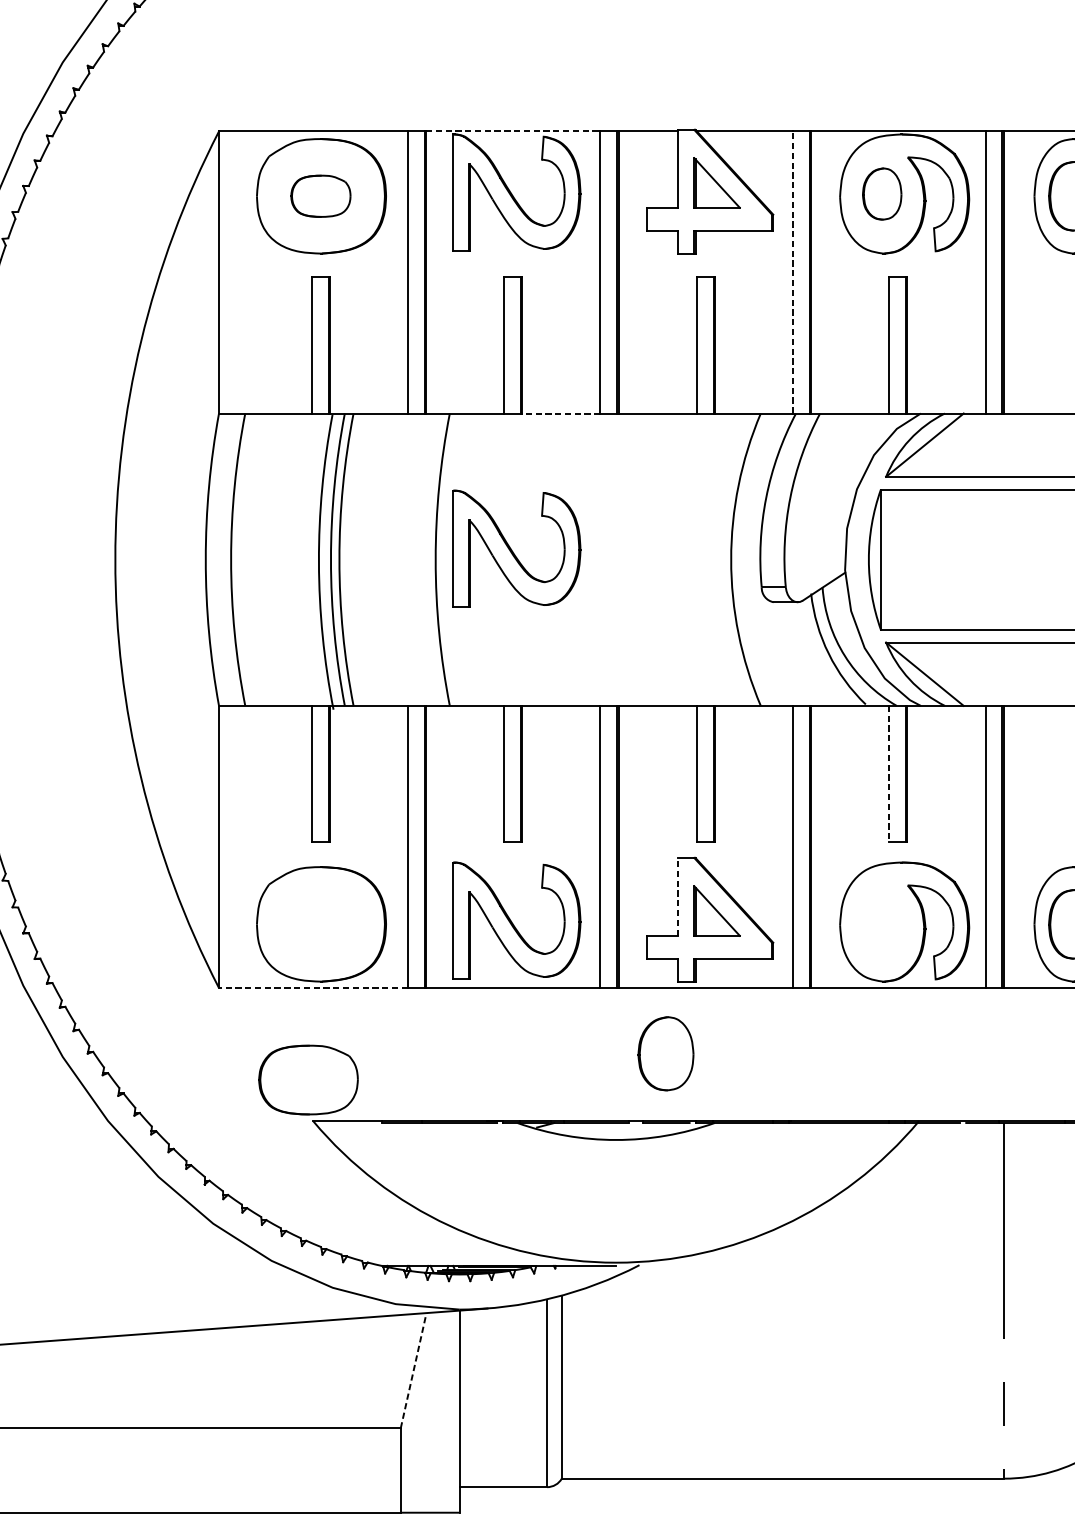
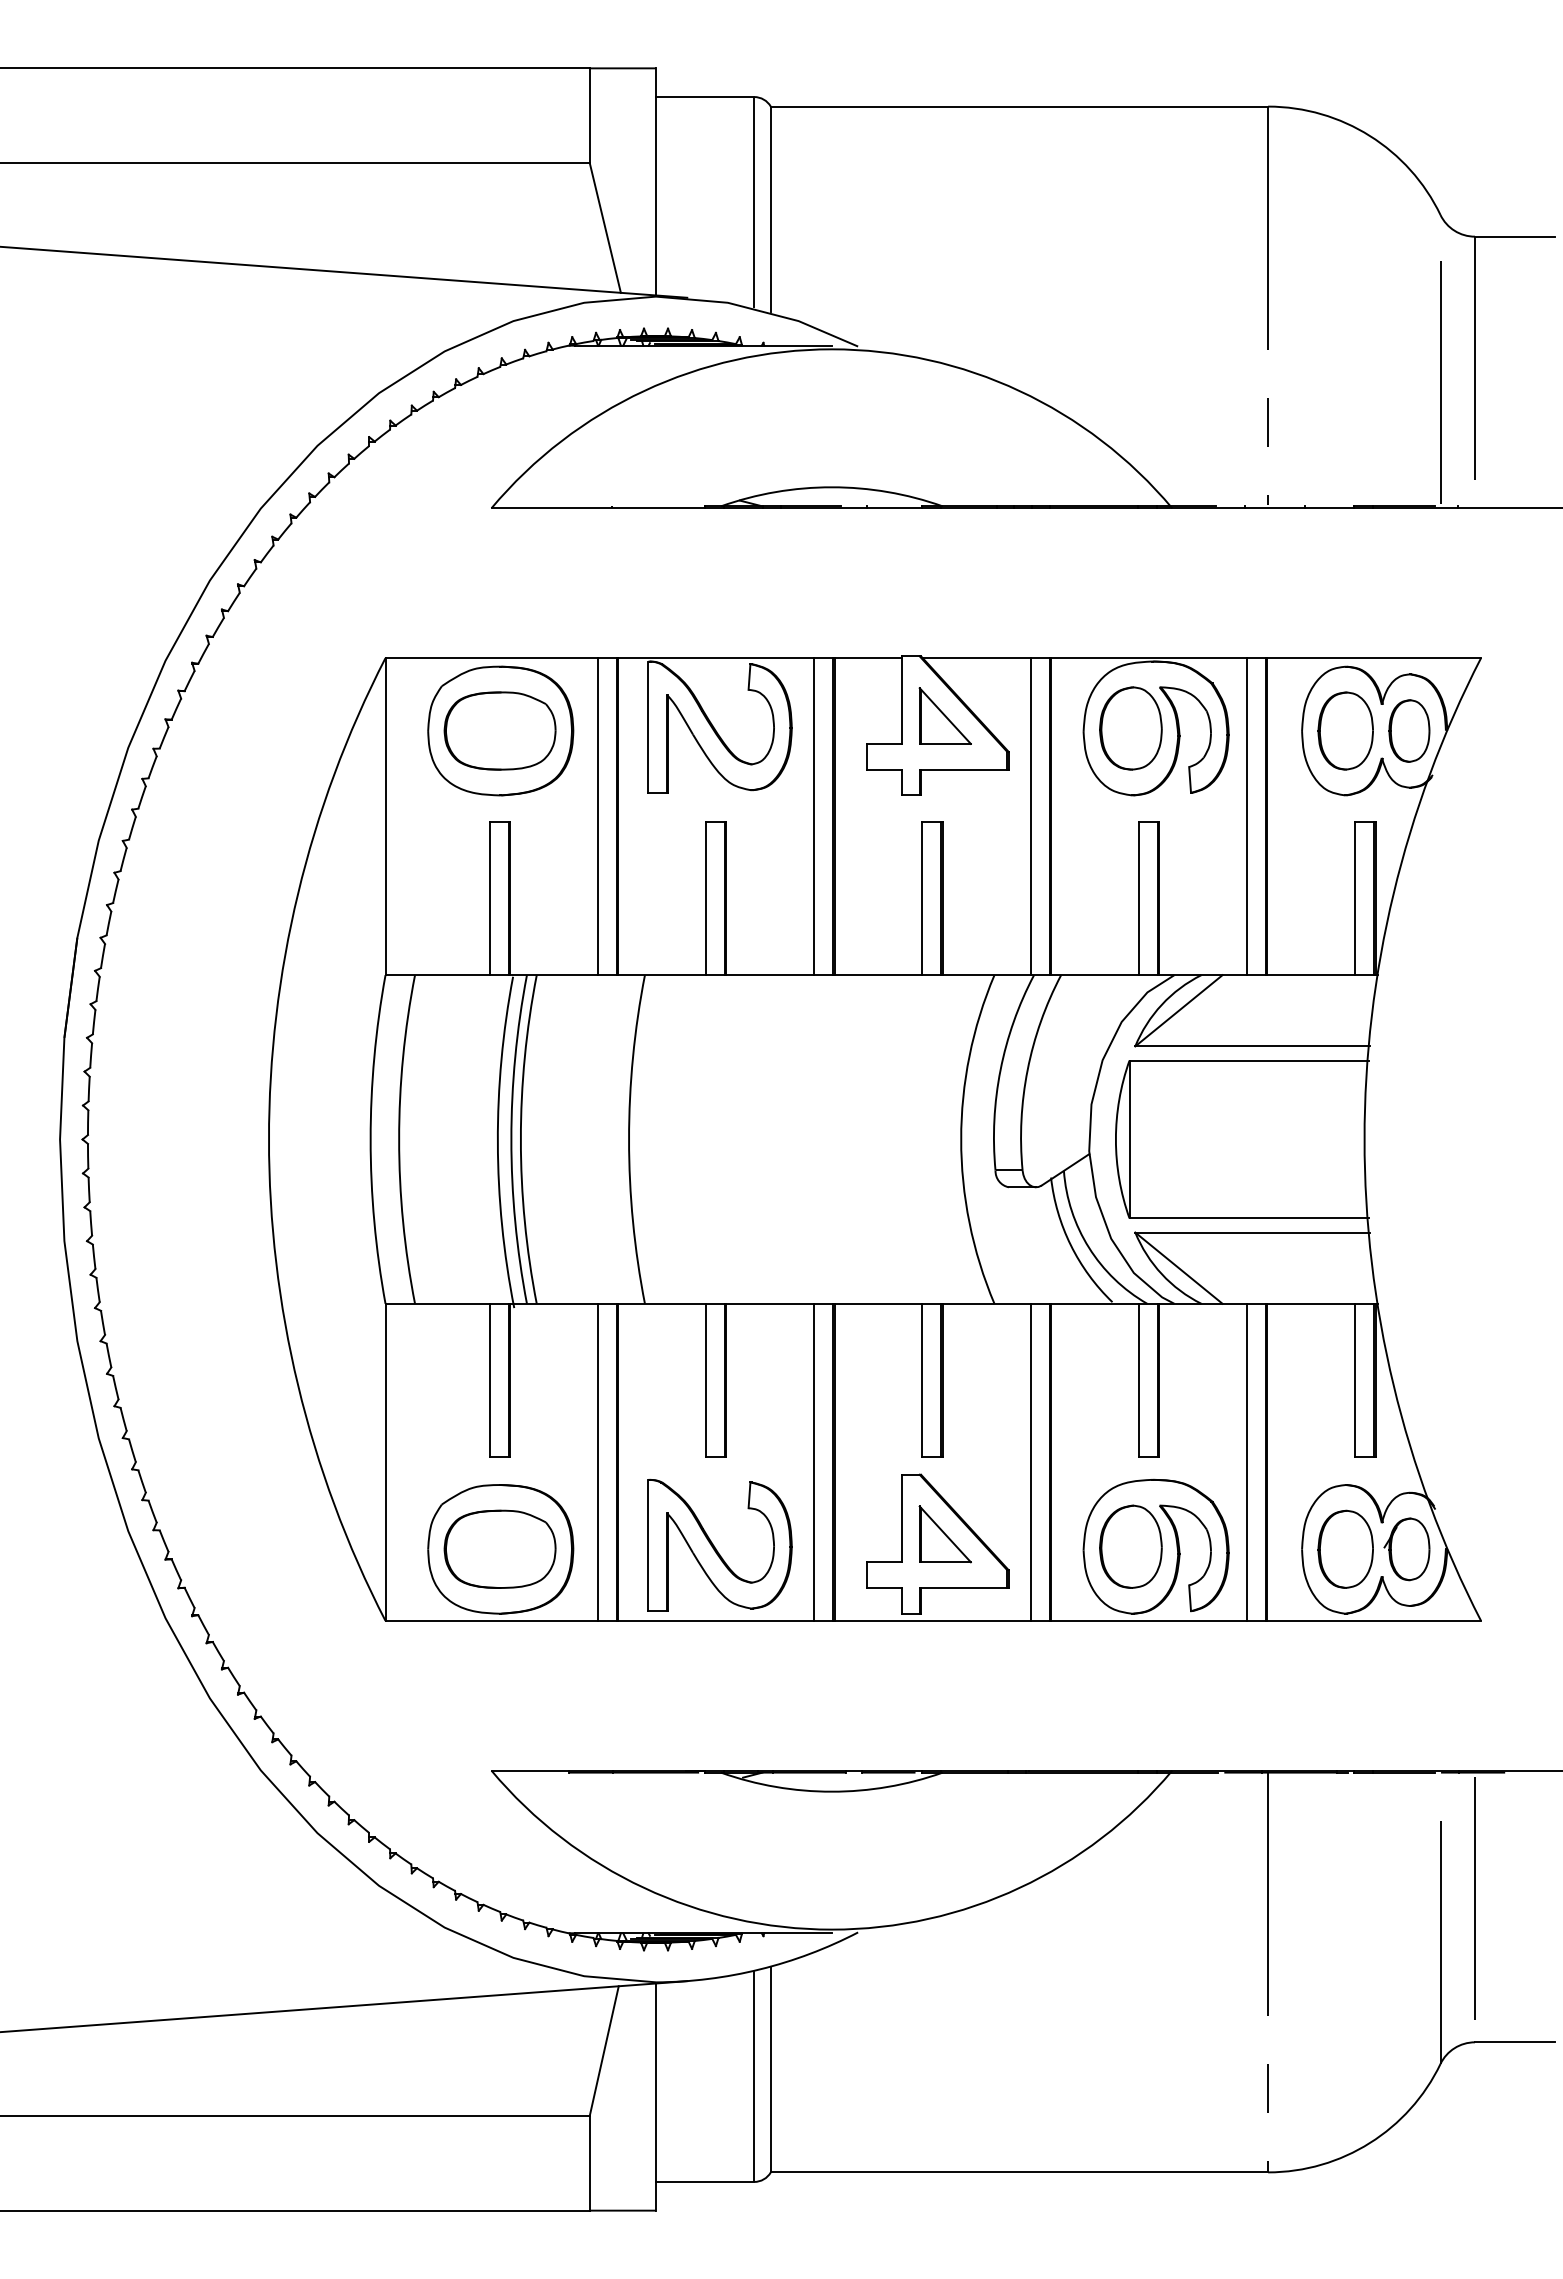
line: (513, 131) -> (716, 658), dashed -> solid
part: (881, 194) -> (1130, 728), size x1.43
part: (320, 195) -> (499, 730), size x1.67
line: (792, 272) -> (1030, 816), dashed -> solid
line: (561, 413) -> (770, 975), dashed -> solid
part: (516, 549) -> (719, 1127), removed
line: (888, 774) -> (1138, 1380), dashed -> solid
line: (678, 896) -> (901, 1518), dashed -> solid
line: (313, 987) -> (491, 1620), dashed -> solid
part: (665, 1053) -> (1130, 1546), moved
part: (307, 1079) -> (499, 1548), moved
line: (413, 1370) -> (604, 2050), dashed -> solid

